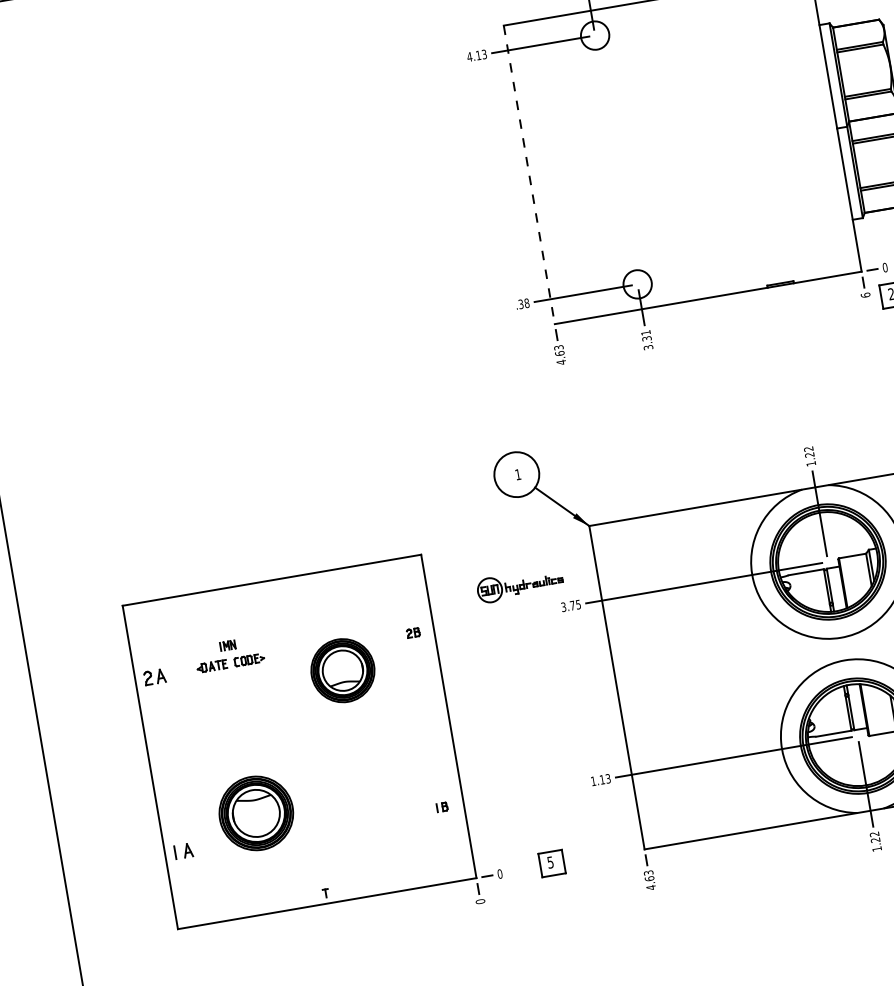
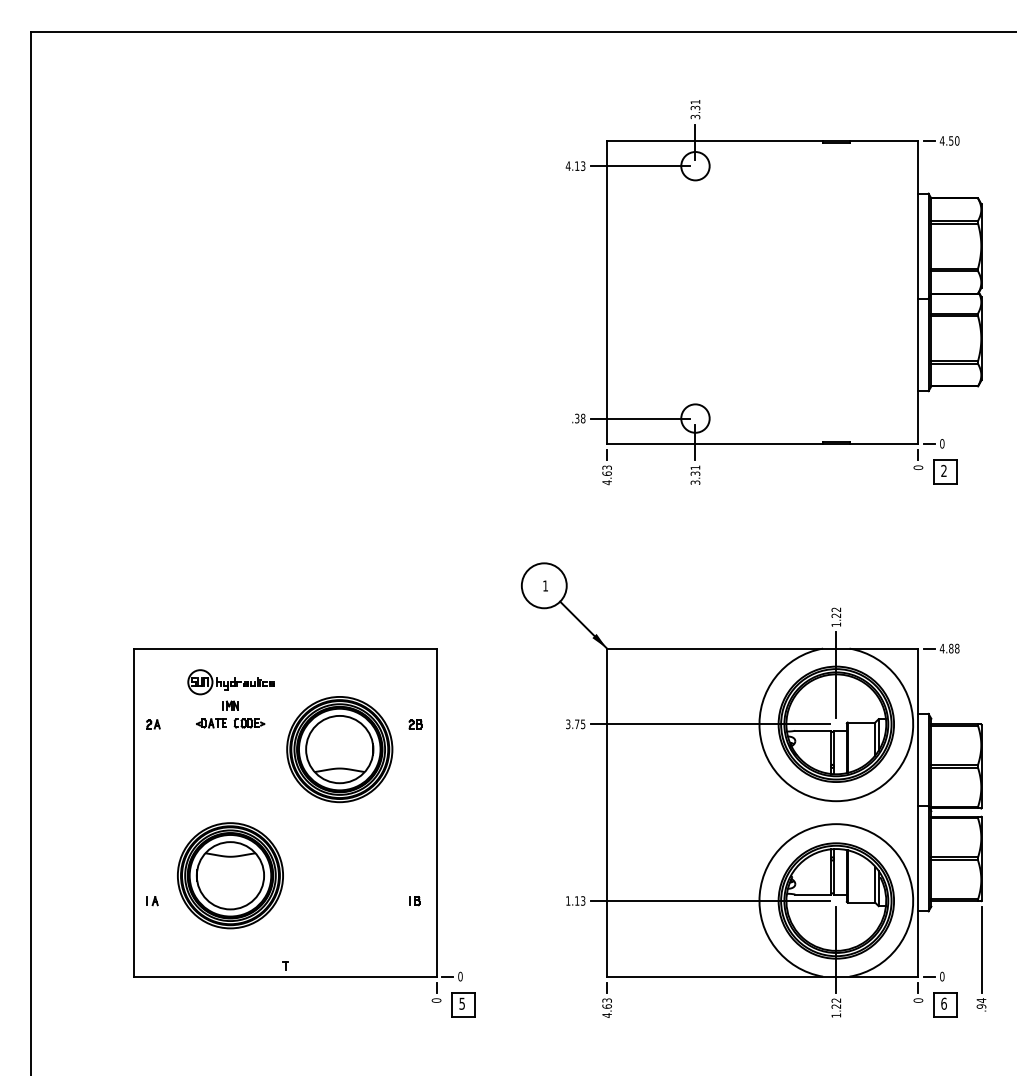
line: (529, 174) -> (607, 292), dashed -> solid
text: (864, 295) -> (917, 467), 6 -> 0
part: (519, 585) -> (230, 682), moved
part: (342, 670) -> (339, 749), size x1.67
part: (154, 677) -> (153, 724), size x0.62
part: (256, 813) -> (230, 875), size x1.43
part: (183, 851) -> (152, 901), size x0.62
part: (551, 863) -> (463, 1004), moved

